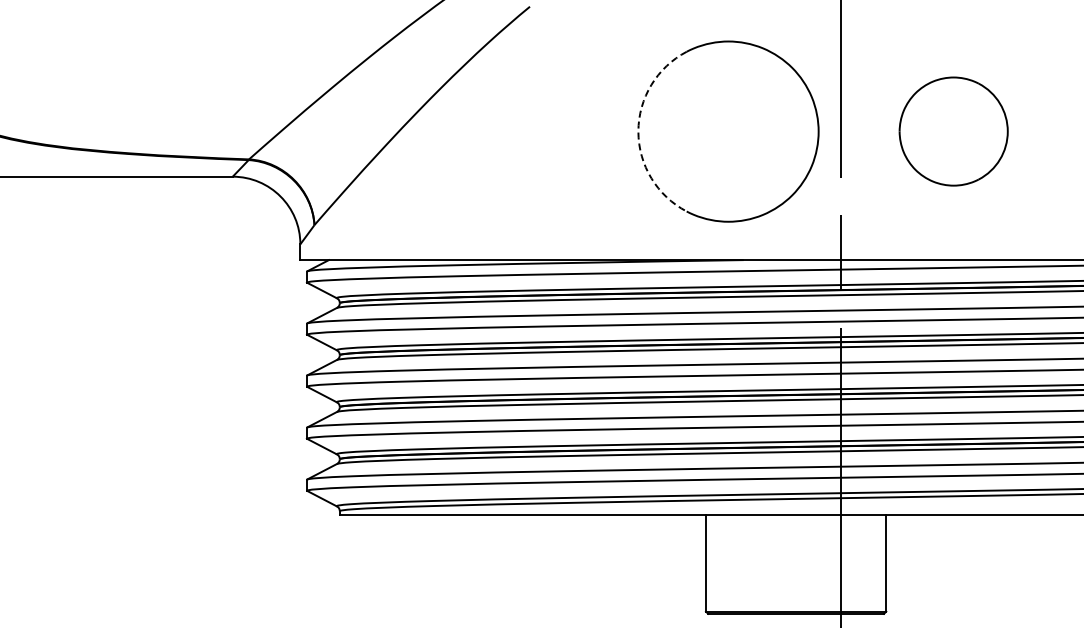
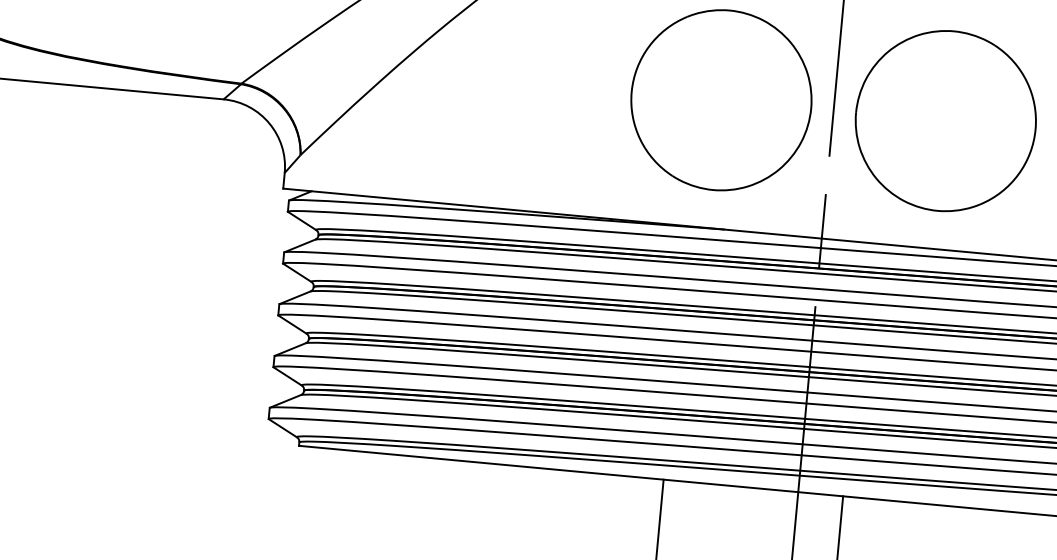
arc: (638, 131) -> (631, 91), dashed -> solid
part: (953, 131) -> (945, 120), size x1.67

